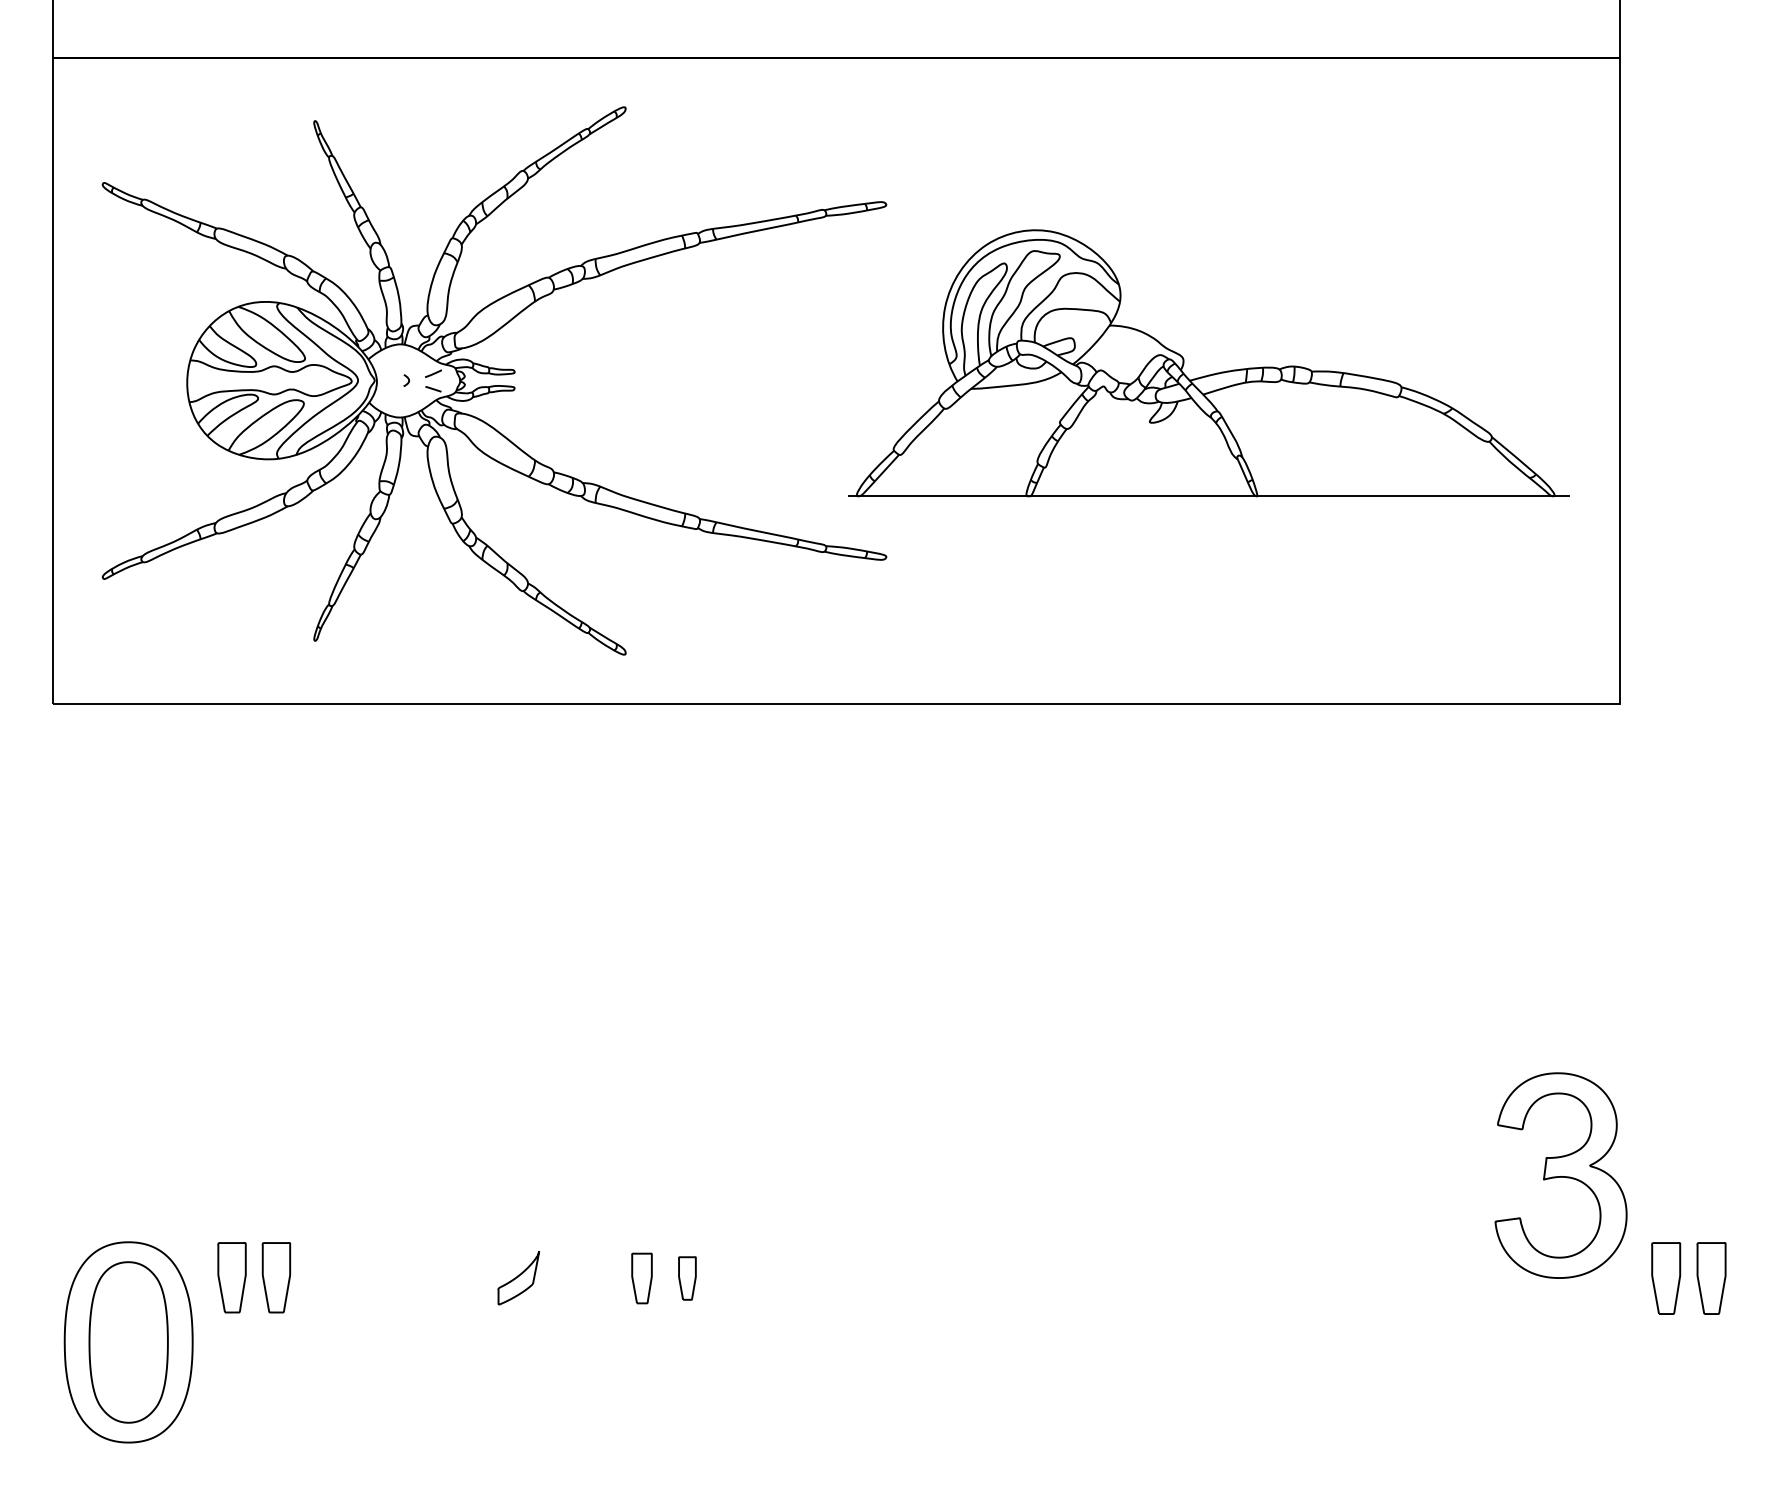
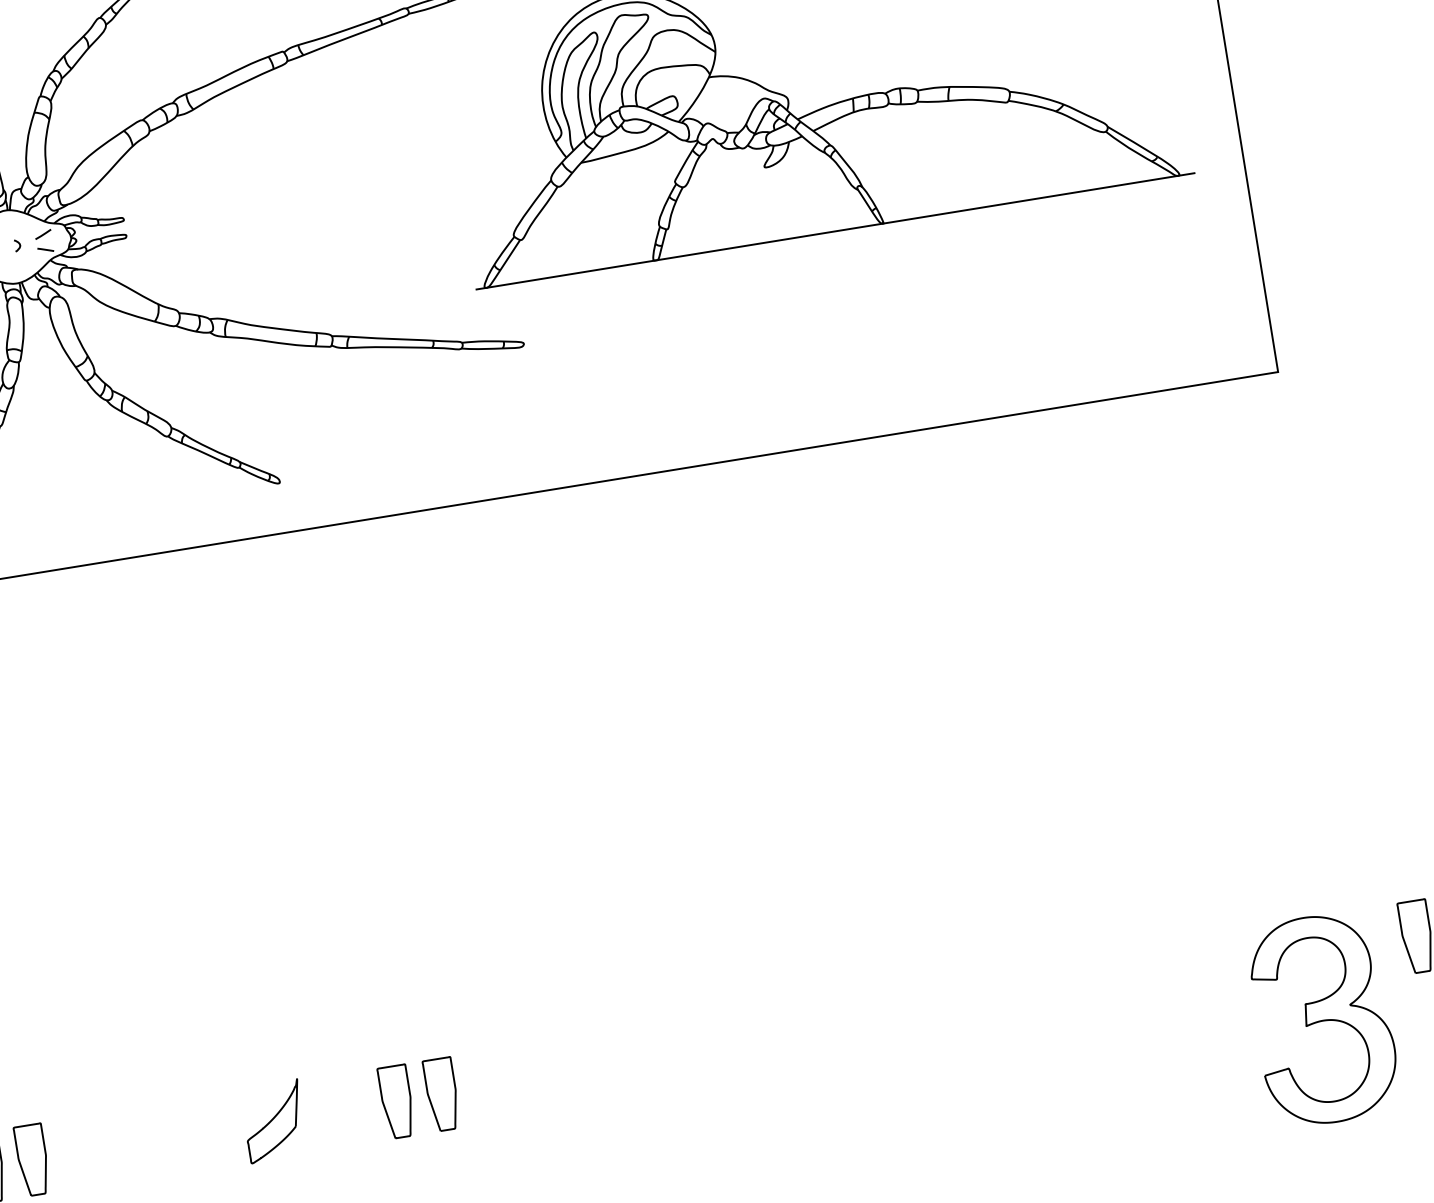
part: (1560, 1175) -> (1322, 1019), moved
part: (518, 1277) -> (273, 1120), size x1.43
part: (641, 1278) -> (396, 1101), size x1.43
part: (687, 1278) -> (442, 1094), size x1.67

